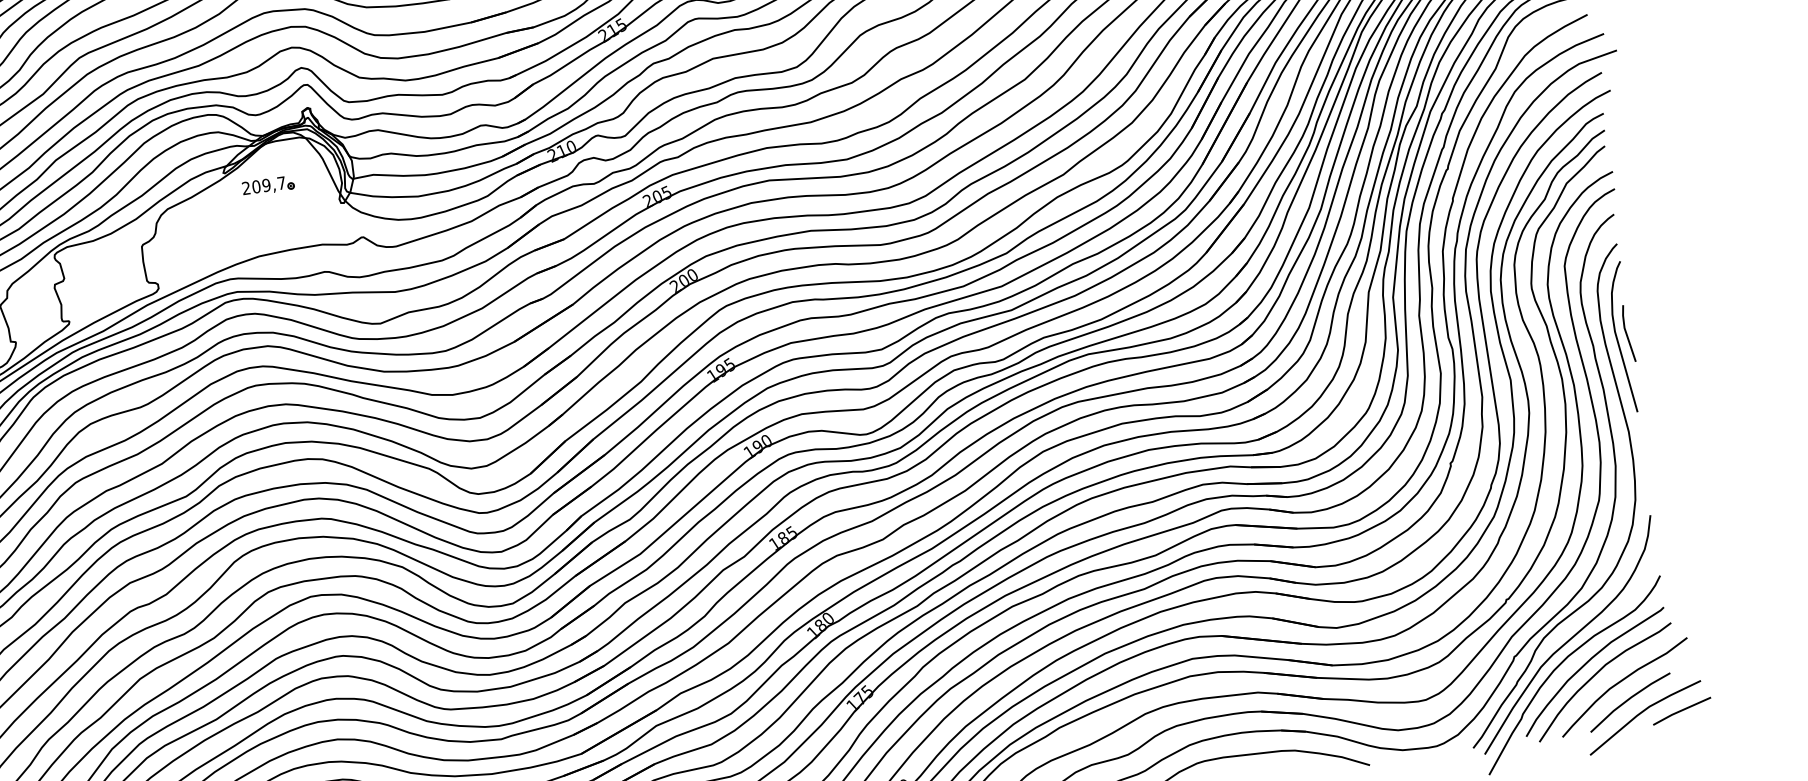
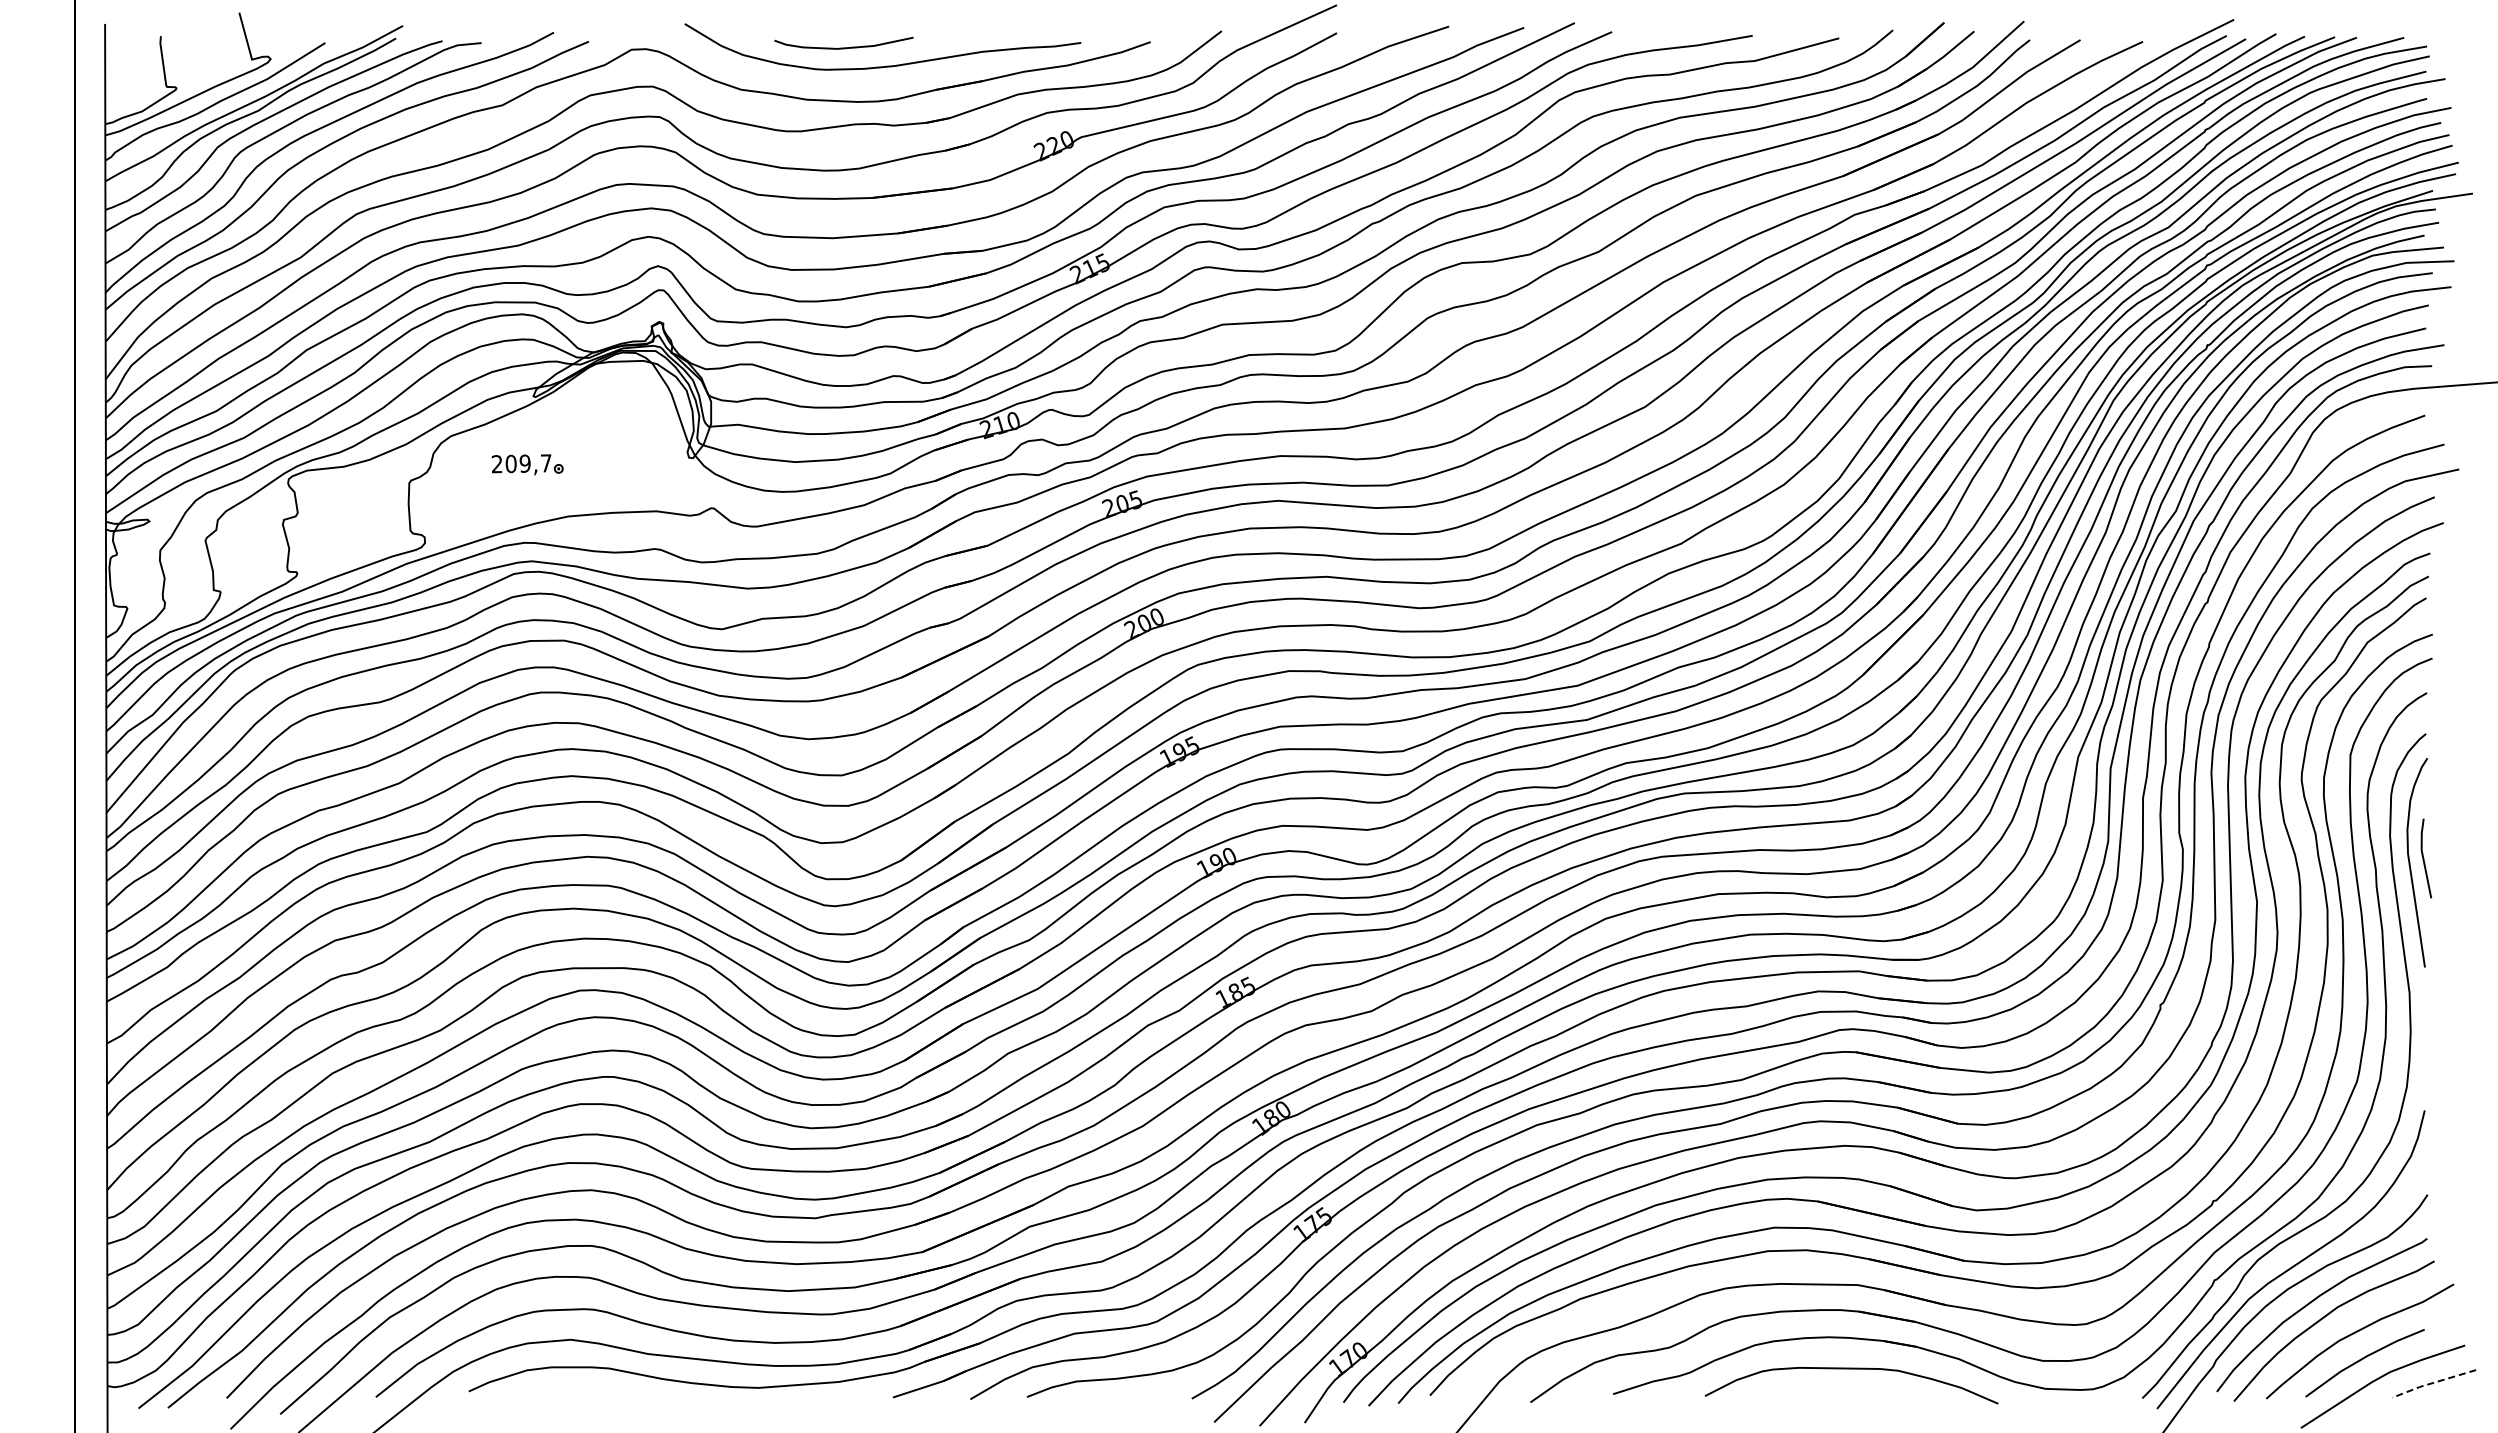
part: (268, 185) -> (527, 464), moved
line: (1681, 710) -> (2433, 1382), solid -> dashed

